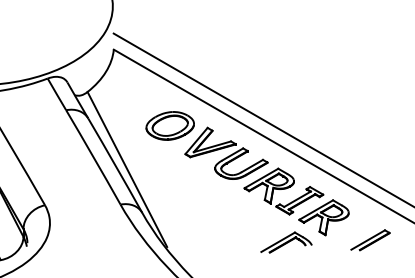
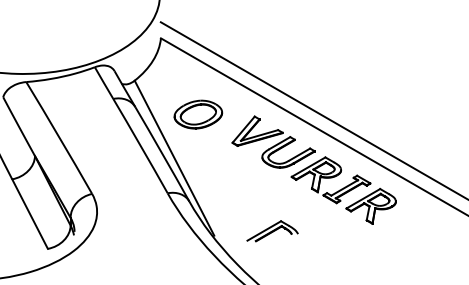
part: (170, 125) -> (198, 114), moved
part: (370, 239) -> (417, 228), removed
part: (286, 242) -> (272, 231), moved

